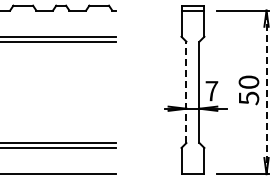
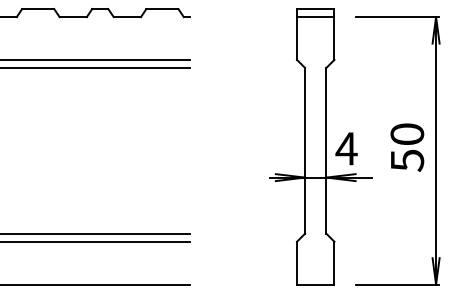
text: (211, 91) -> (346, 149), 7 -> 4
line: (186, 92) -> (305, 151), dashed -> solid
line: (266, 92) -> (436, 151), dashed -> solid

